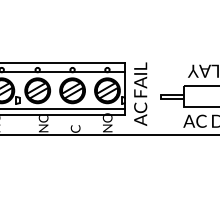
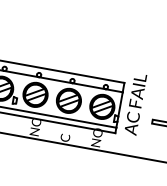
text: (140, 93) -> (135, 103), moved

